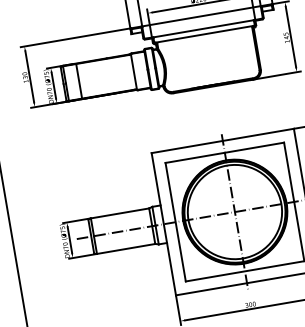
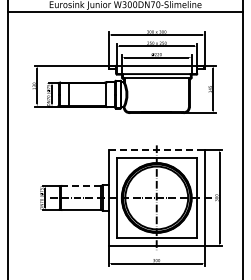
line: (223, 140) -> (157, 149), solid -> dashed
line: (120, 212) -> (81, 185), solid -> dashed

